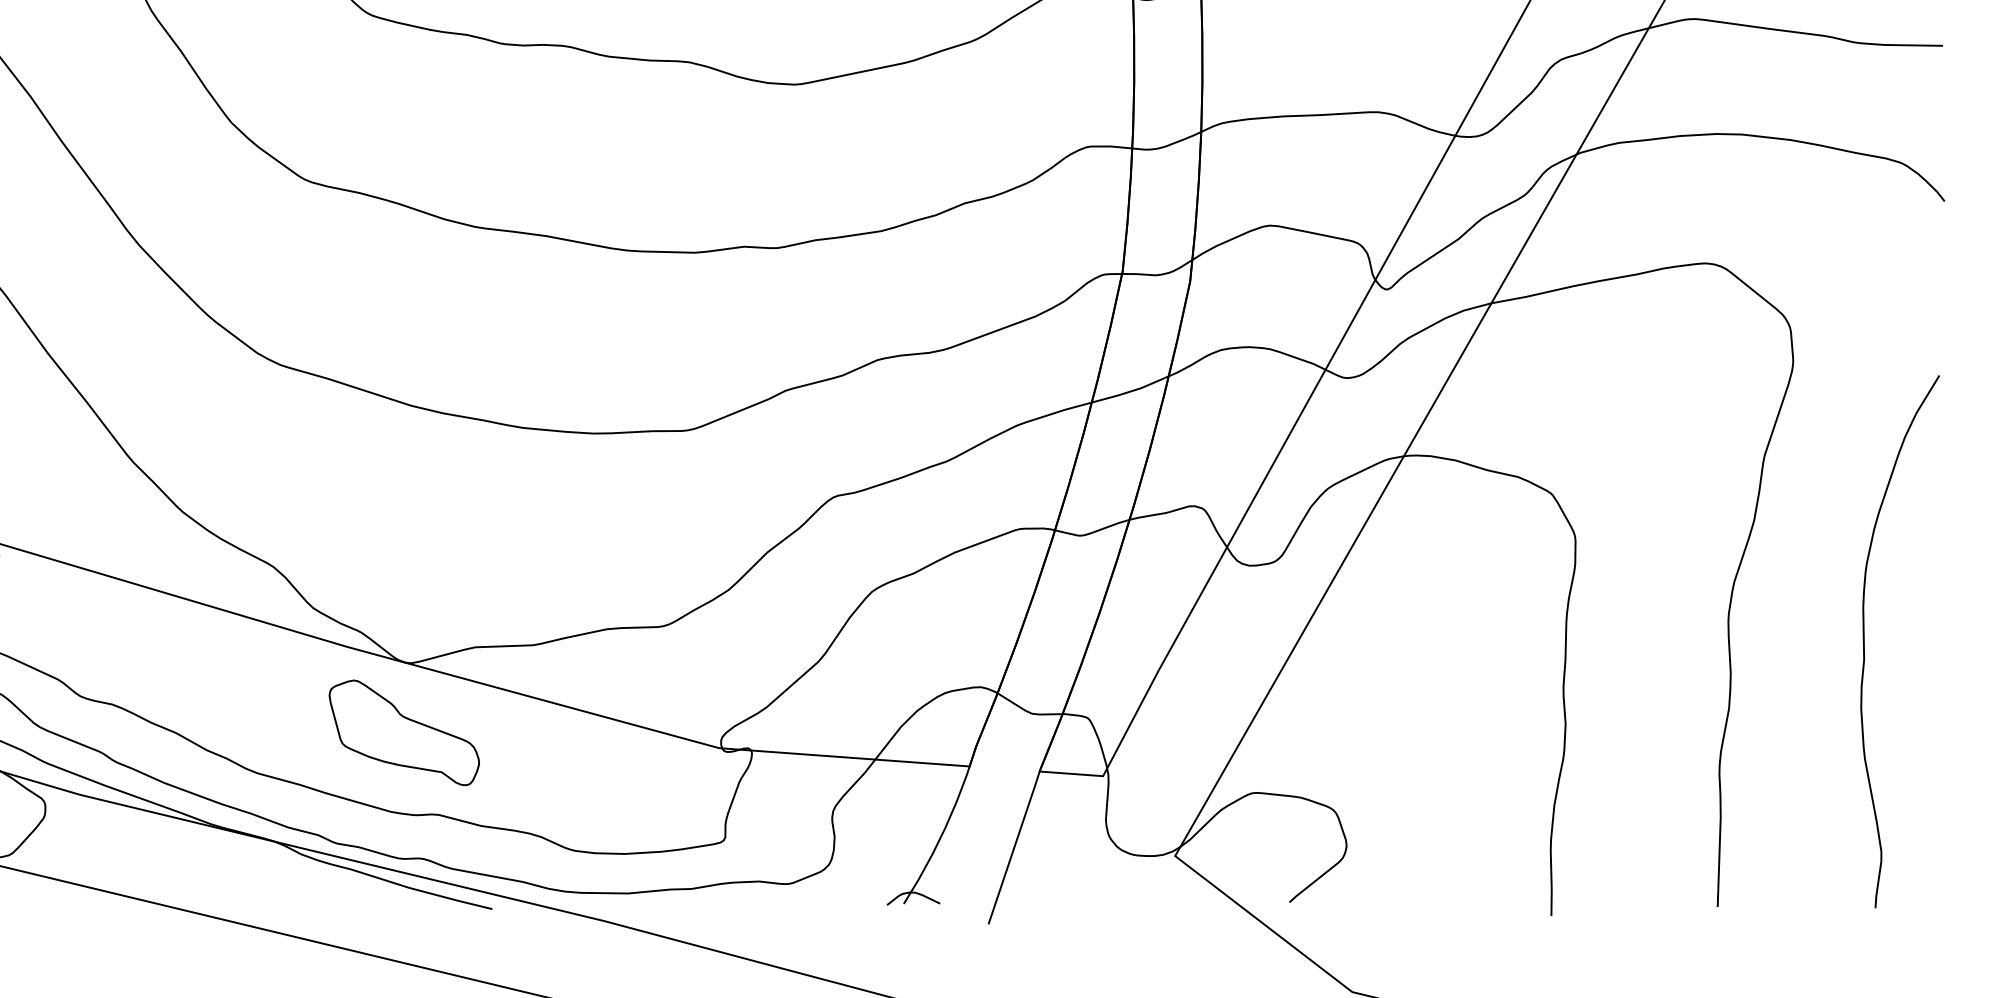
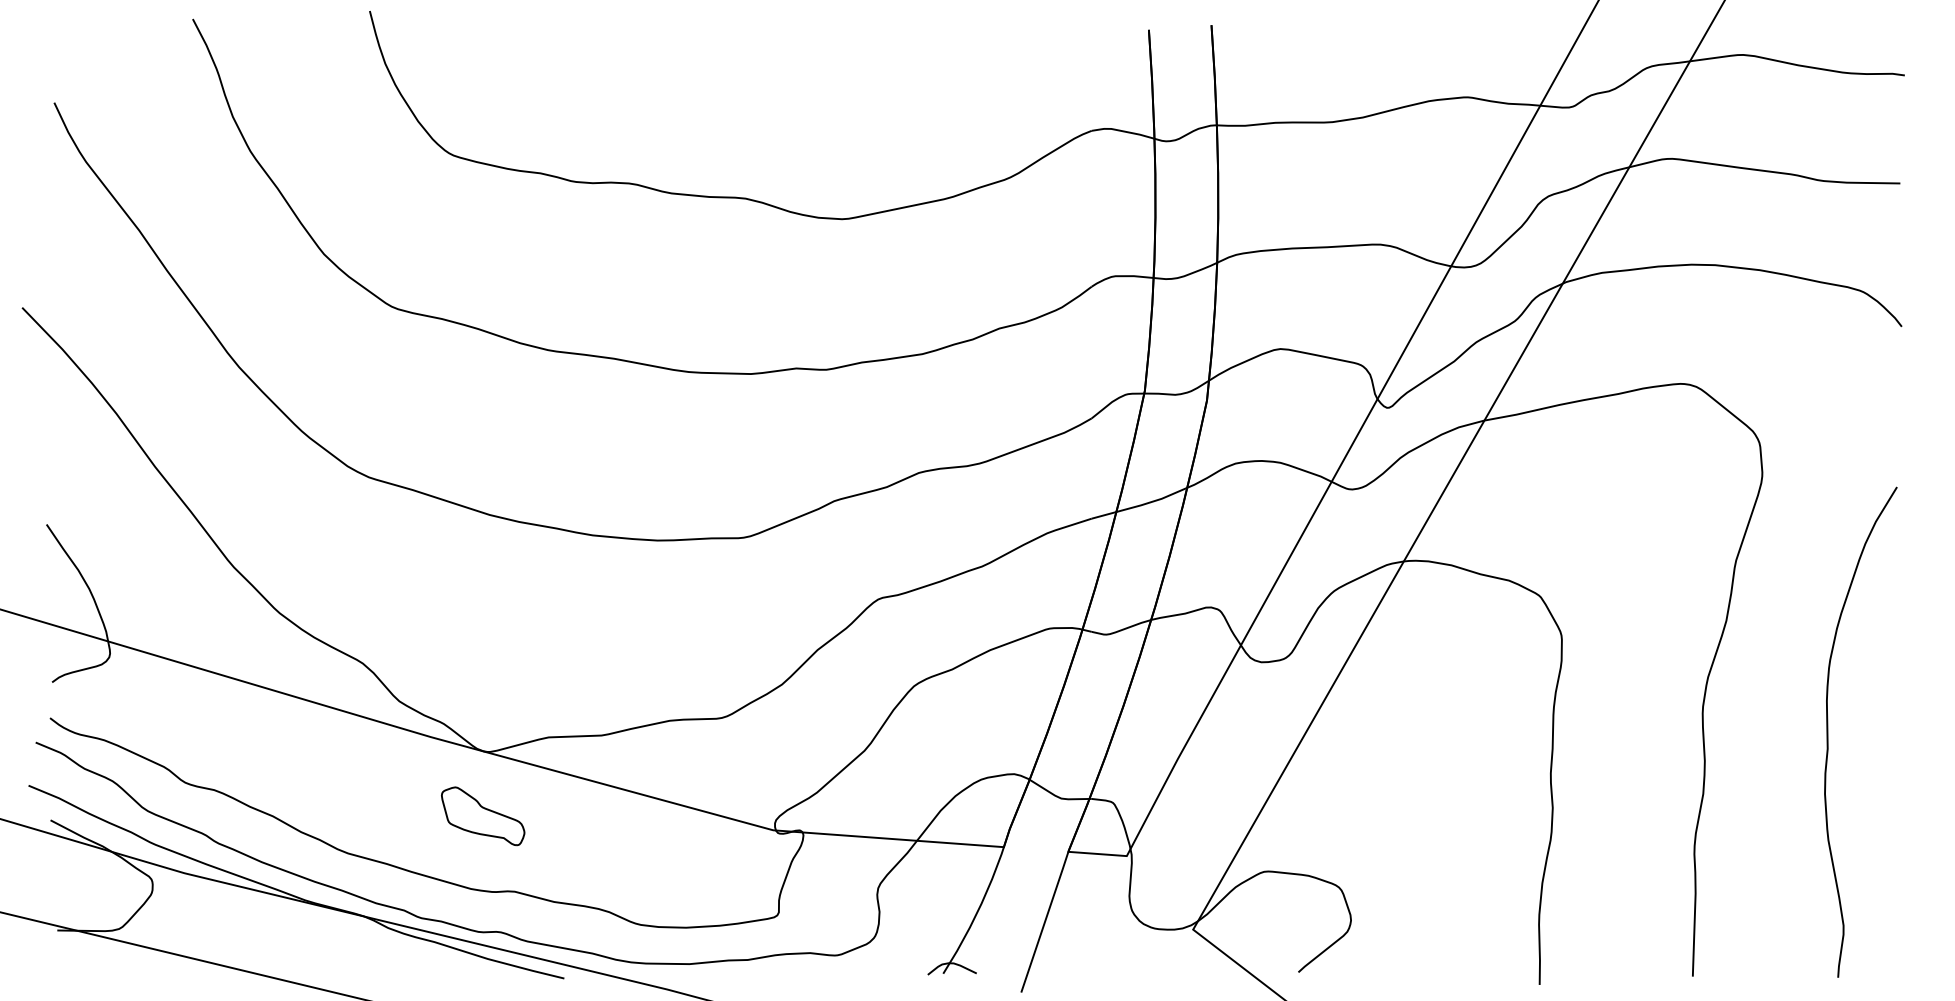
part: (403, 733) -> (482, 816), size x0.6

